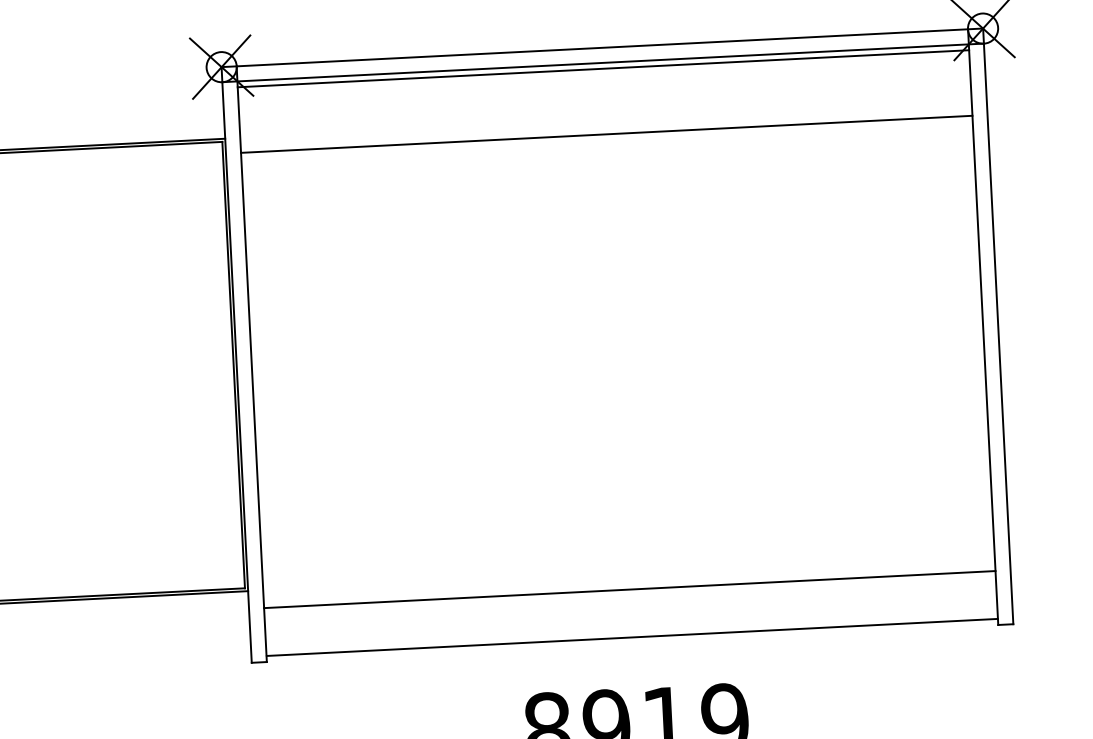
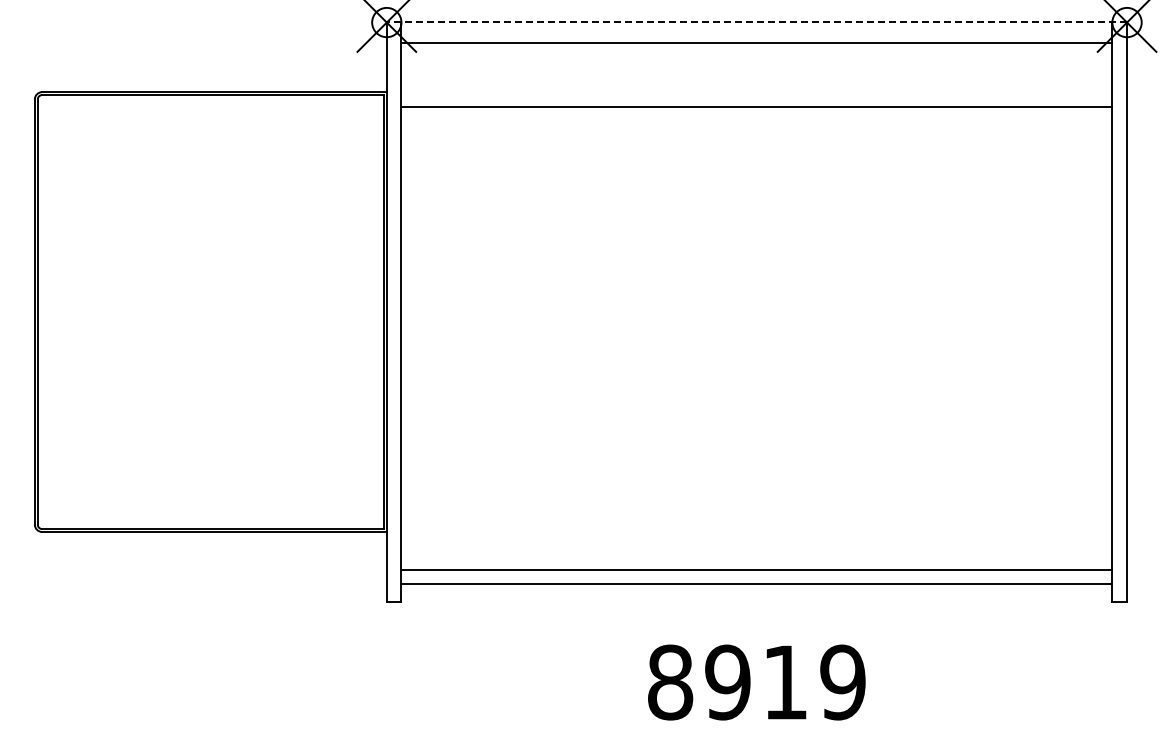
line: (601, 47) -> (756, 22), solid -> dashed
line: (602, 63) -> (756, 37), removed
line: (629, 589) -> (756, 584), moved
line: (631, 637) -> (756, 569), moved

